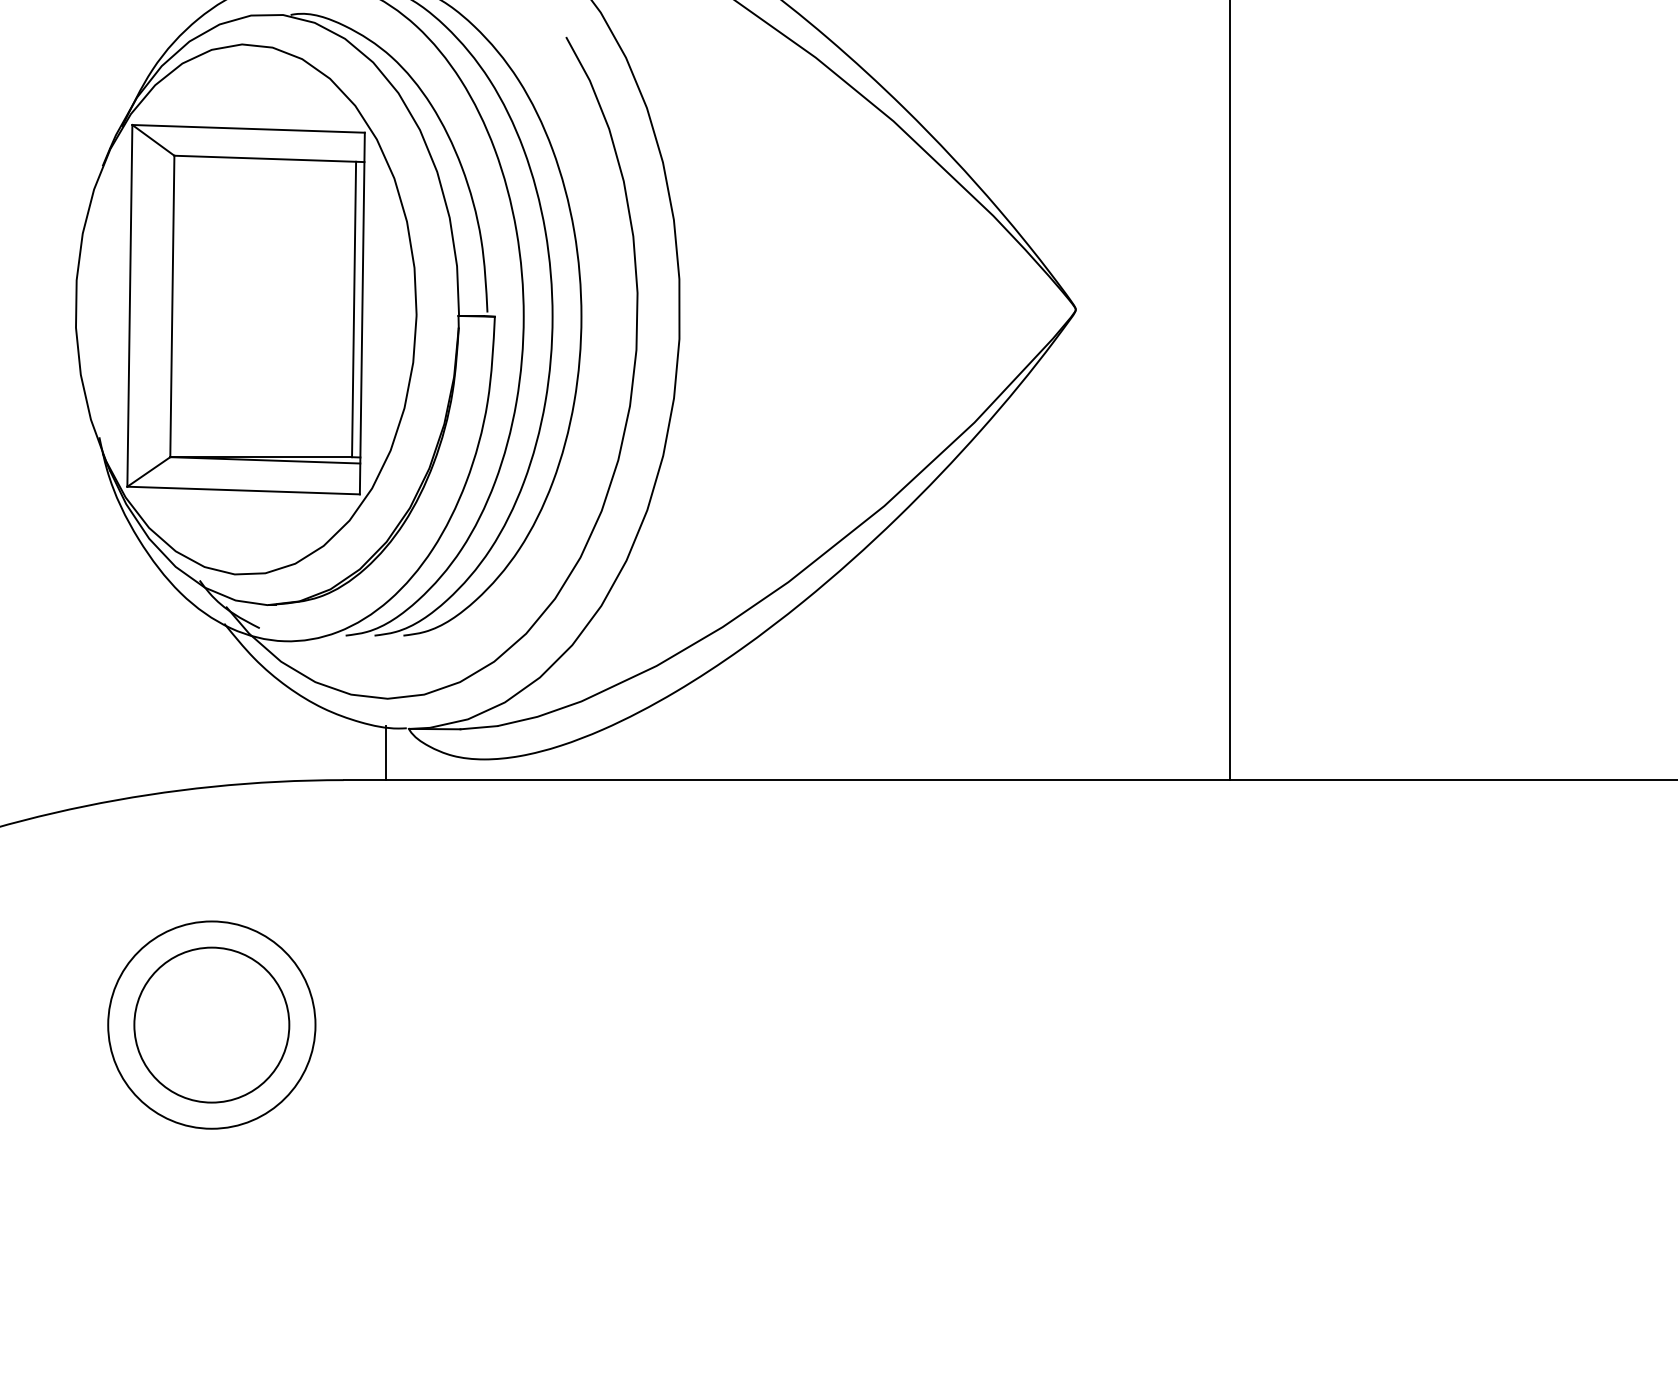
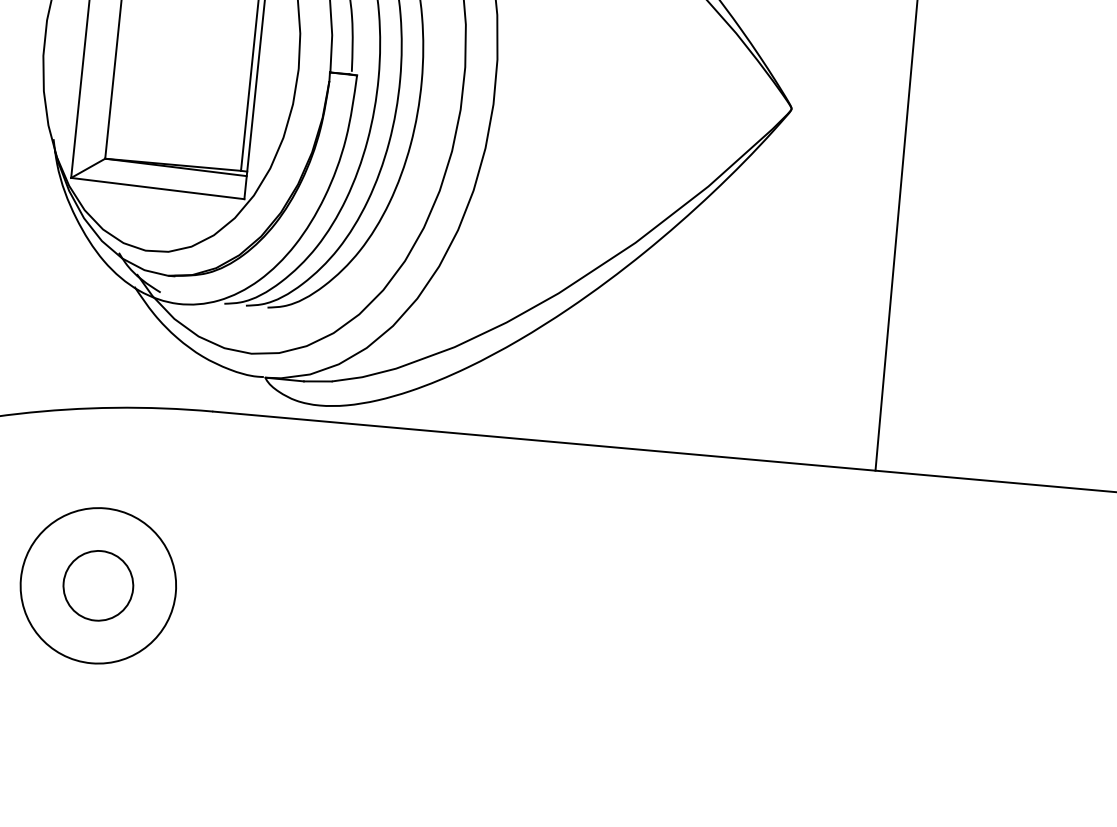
line: (385, 753) -> (246, 394), removed
circle: (211, 1024) -> (98, 585), size x0.6

